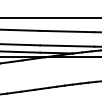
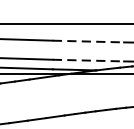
line: (67, 31) -> (88, 41), solid -> dashed
line: (67, 46) -> (88, 61), solid -> dashed

